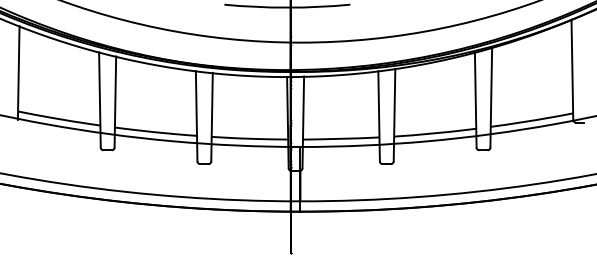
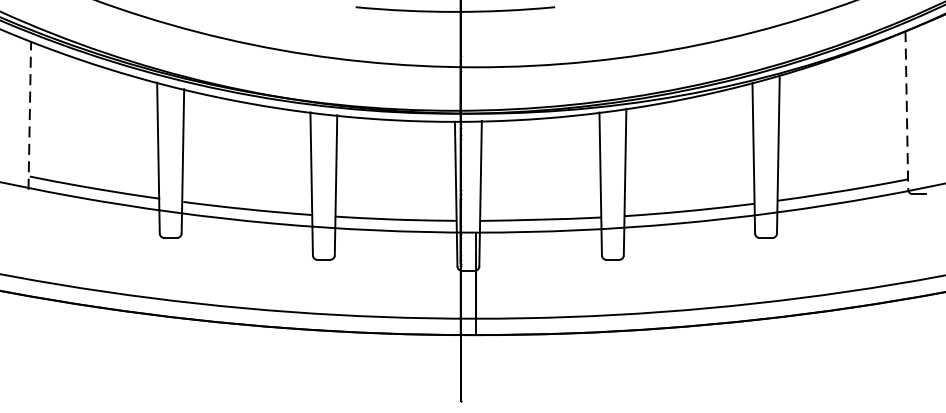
line: (572, 70) -> (907, 111), solid -> dashed
line: (18, 73) -> (29, 116), solid -> dashed

